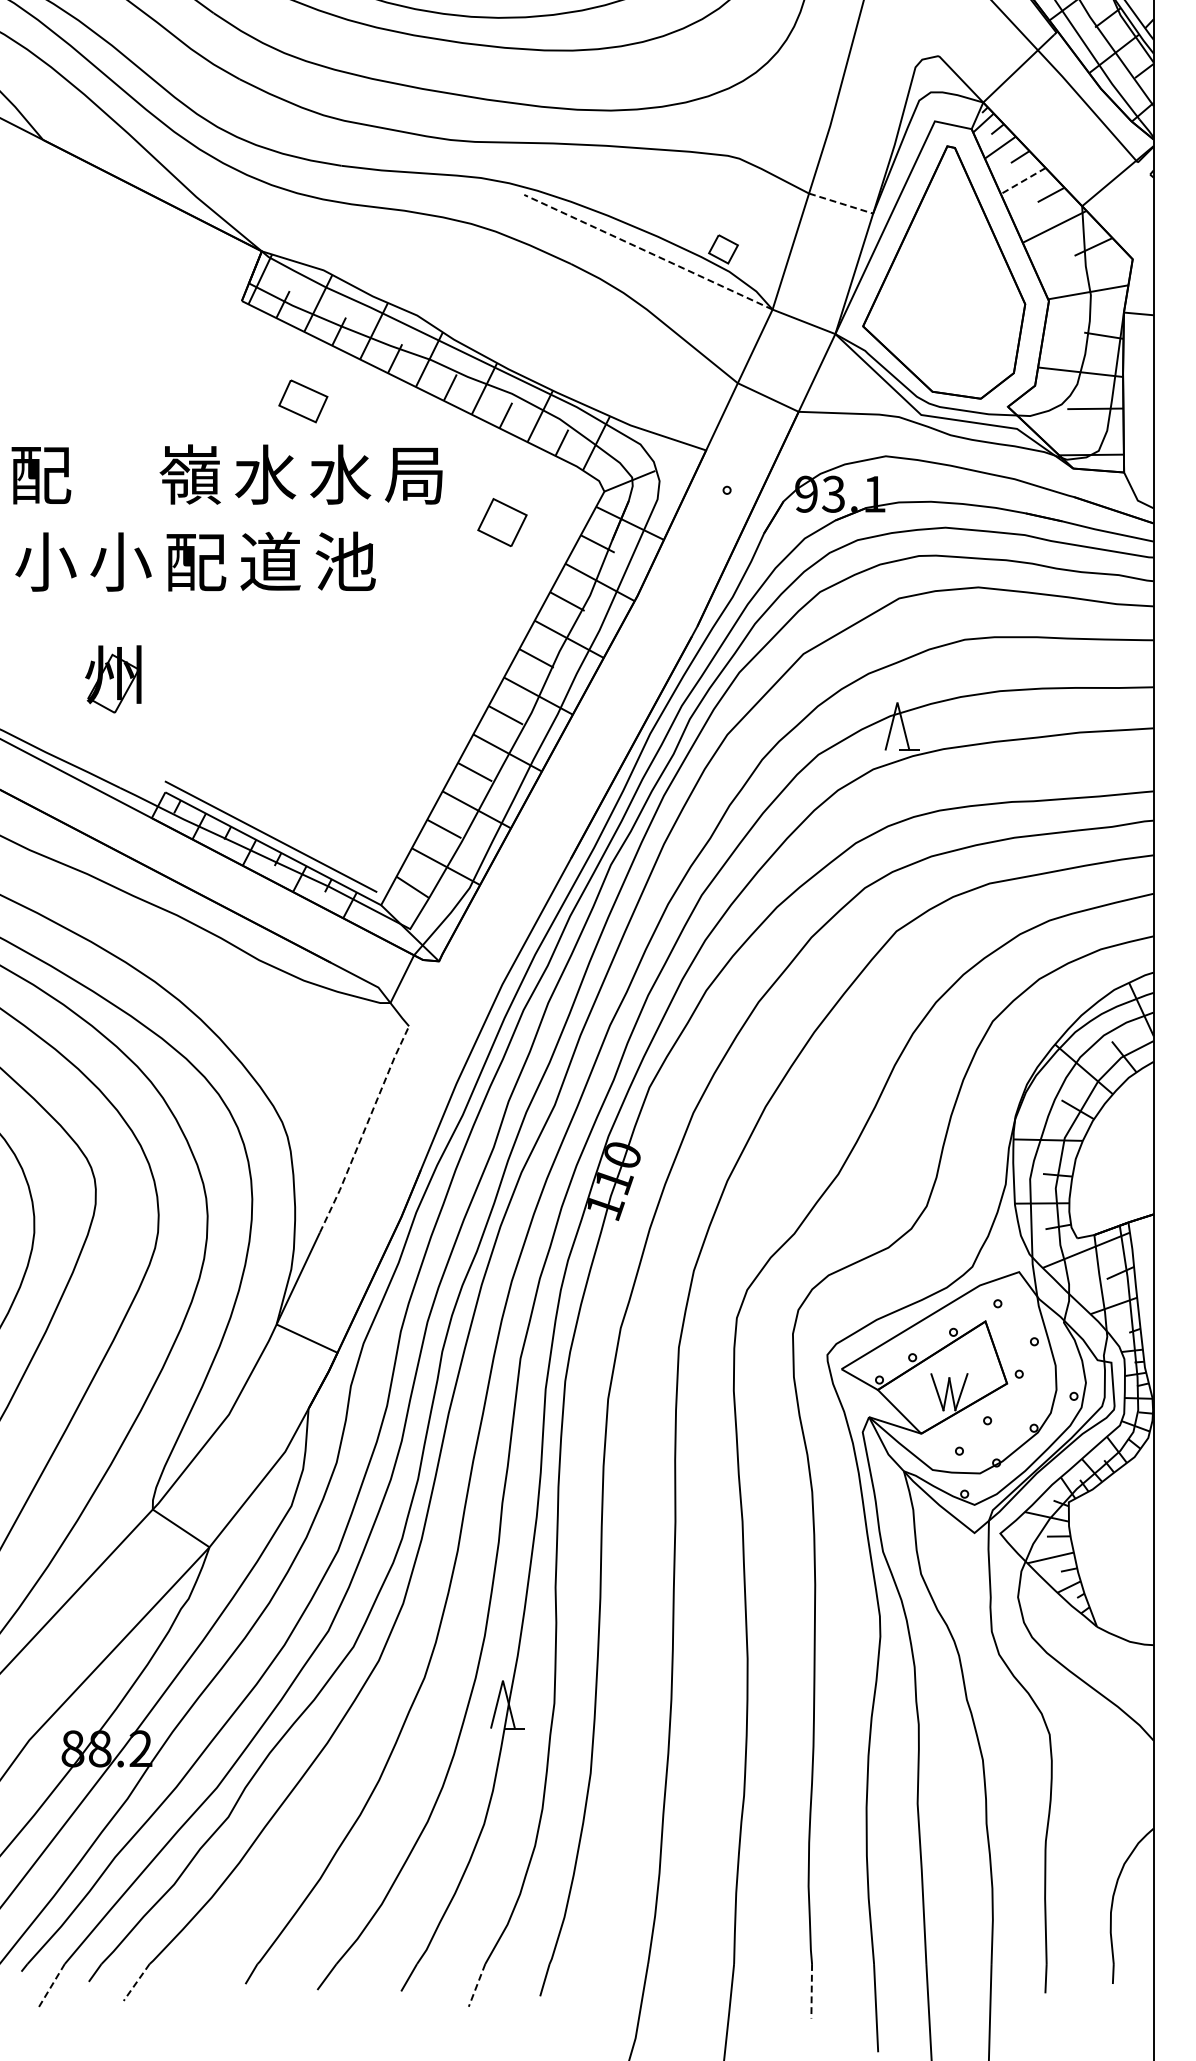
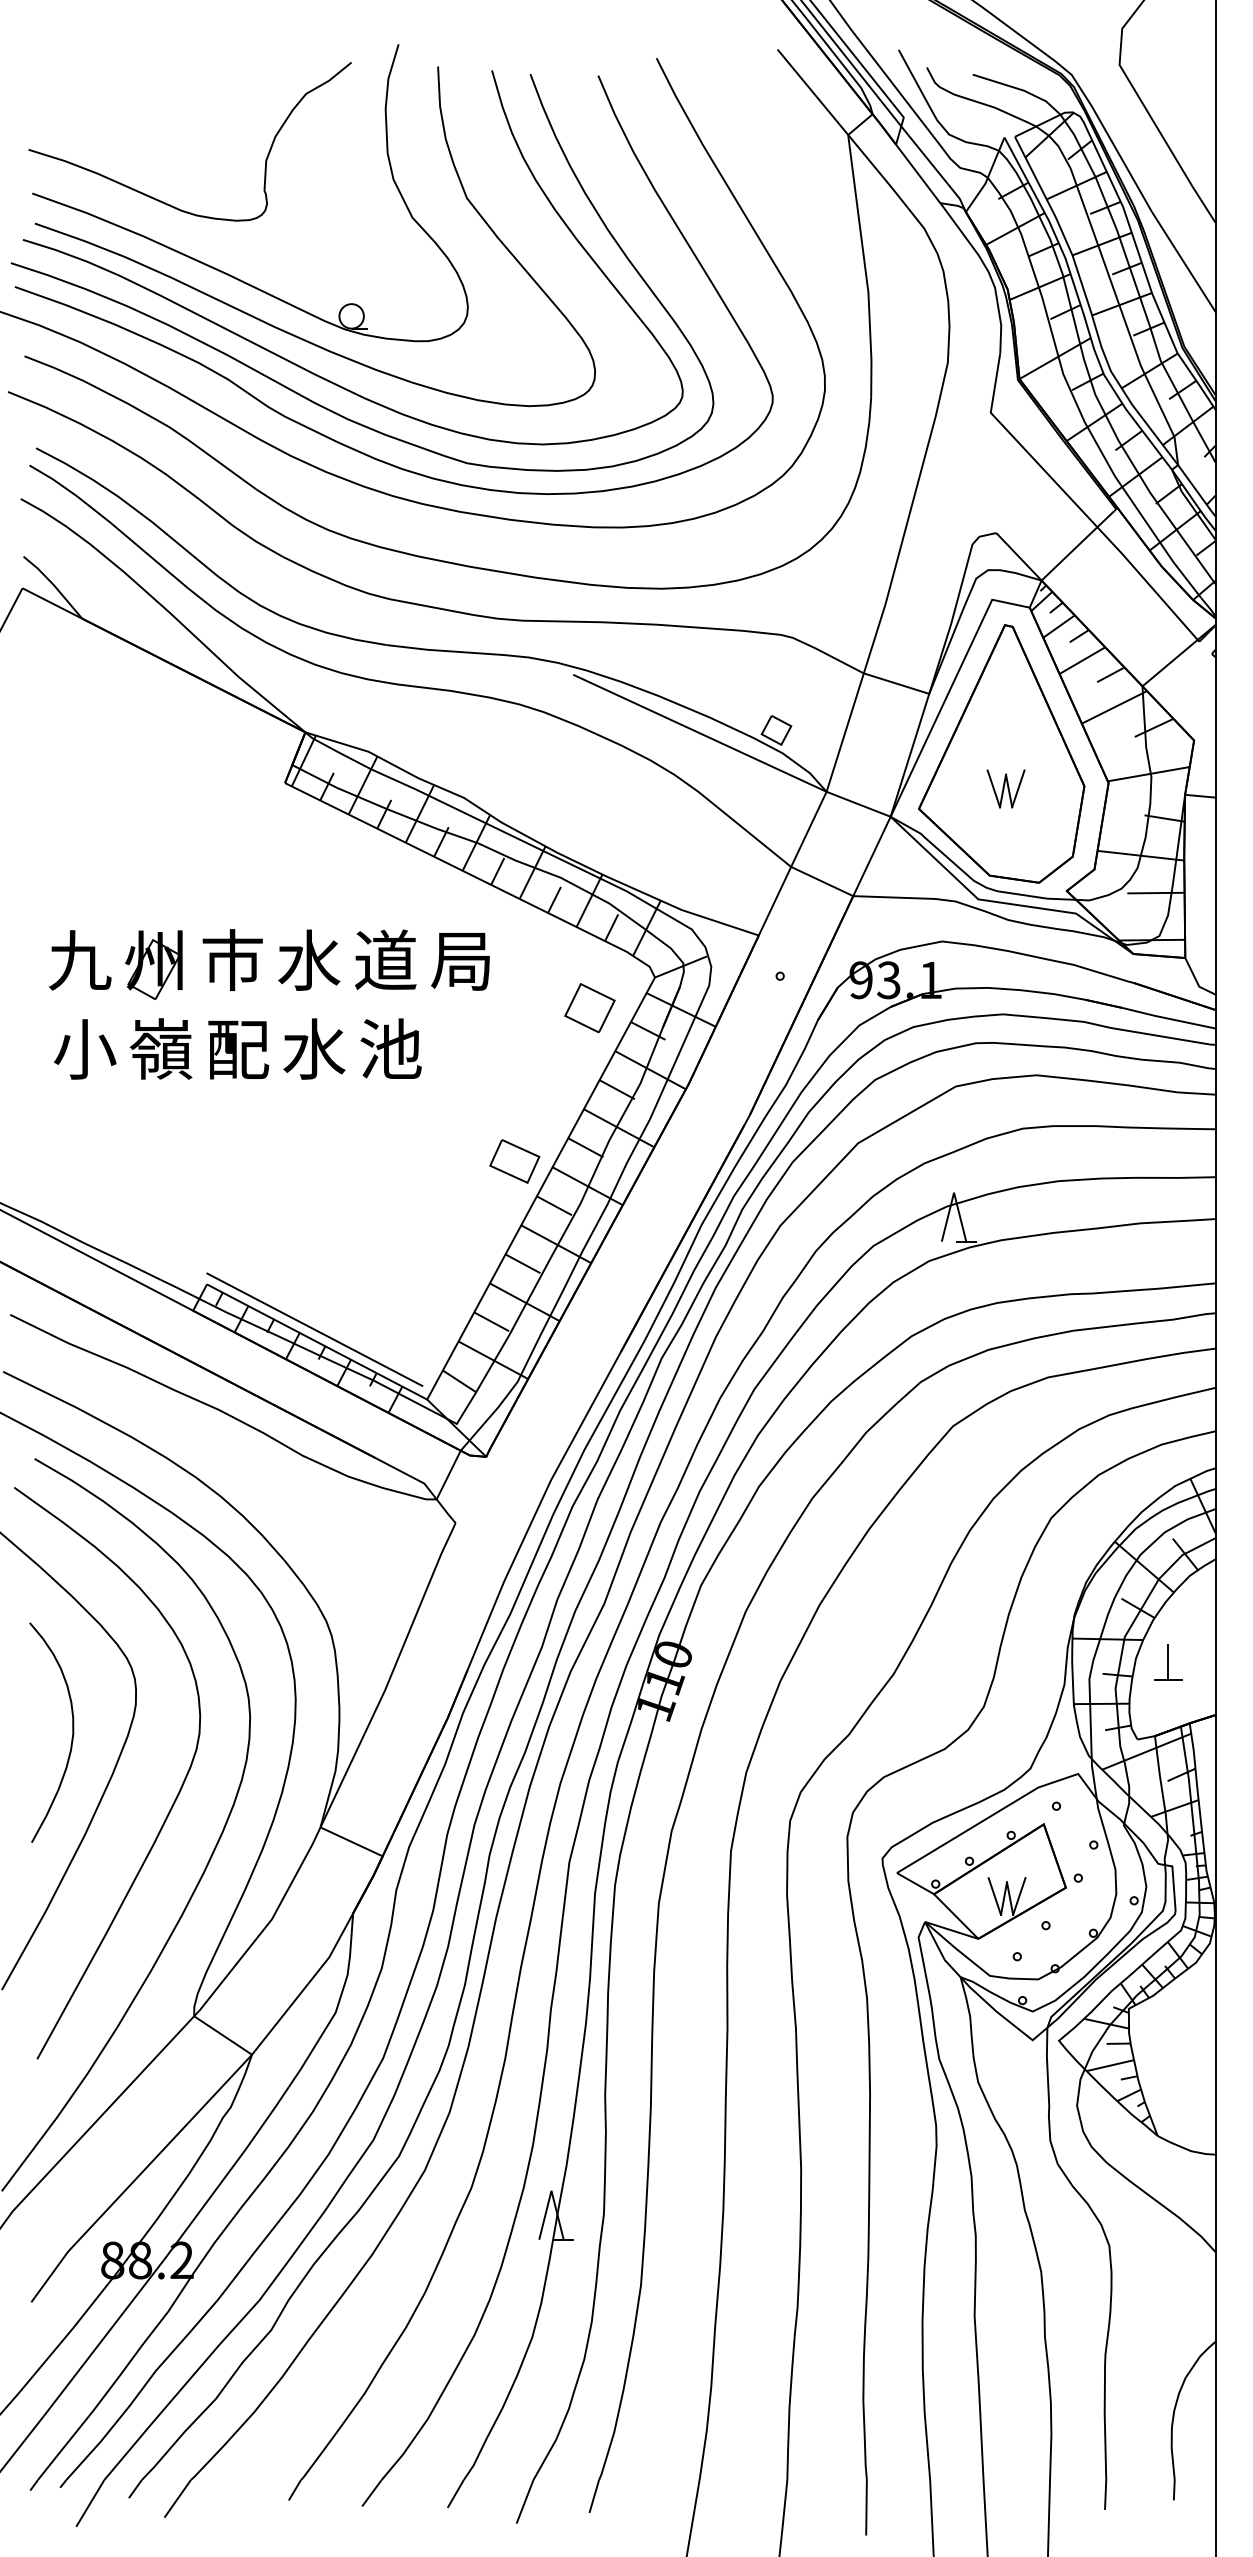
line: (1022, 180) -> (1081, 660), dashed -> solid
line: (842, 203) -> (897, 683), dashed -> solid
line: (648, 252) -> (699, 733), dashed -> solid
part: (947, 306) -> (1005, 788), added
part: (303, 401) -> (514, 1161), moved
text: (340, 473) -> (385, 959), 水 -> 道
text: (41, 474) -> (80, 960), 配 -> 九
text: (190, 474) -> (232, 960), 嶺 -> 市
part: (502, 522) -> (589, 1008), moved
text: (120, 561) -> (161, 1048), 小 -> 嶺
text: (270, 561) -> (314, 1048), 道 -> 水
part: (112, 678) -> (153, 964), moved
line: (364, 1128) -> (410, 1627), dashed -> solid
part: (1107, 1162) -> (1168, 1662), added
line: (136, 1982) -> (177, 2498), dashed -> solid
line: (476, 1986) -> (524, 2502), dashed -> solid
line: (51, 1987) -> (90, 2503), dashed -> solid
line: (811, 1990) -> (866, 2507), dashed -> solid

